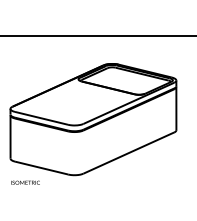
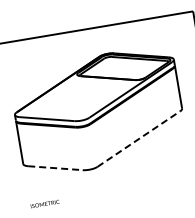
line: (128, 153) -> (138, 139), solid -> dashed
line: (42, 168) -> (56, 168), solid -> dashed
line: (25, 182) -> (45, 203), moved

